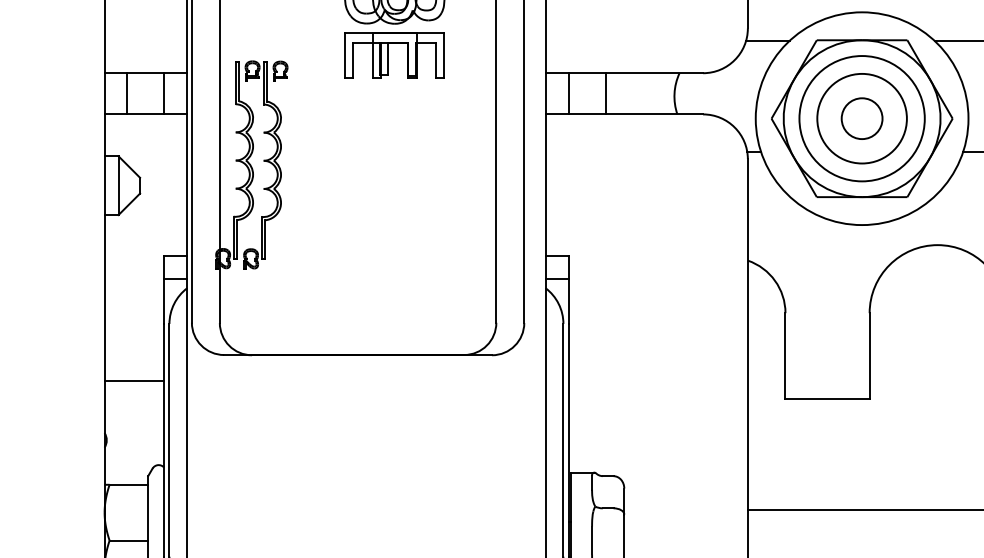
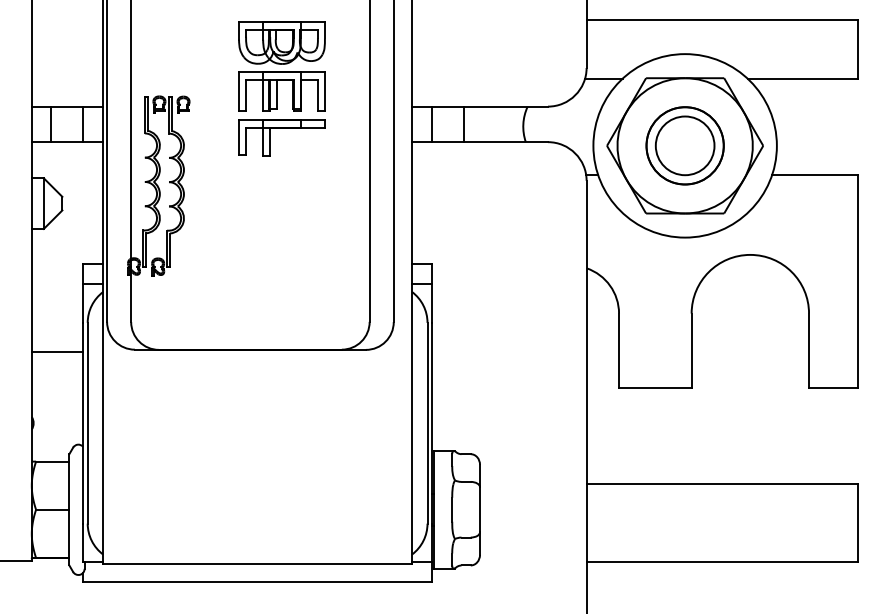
part: (394, 98) -> (281, 128), added
circle: (861, 118) -> (684, 145), size x0.71
circle: (861, 118) -> (684, 145), size x1.67
line: (134, 381) -> (57, 352), moved

